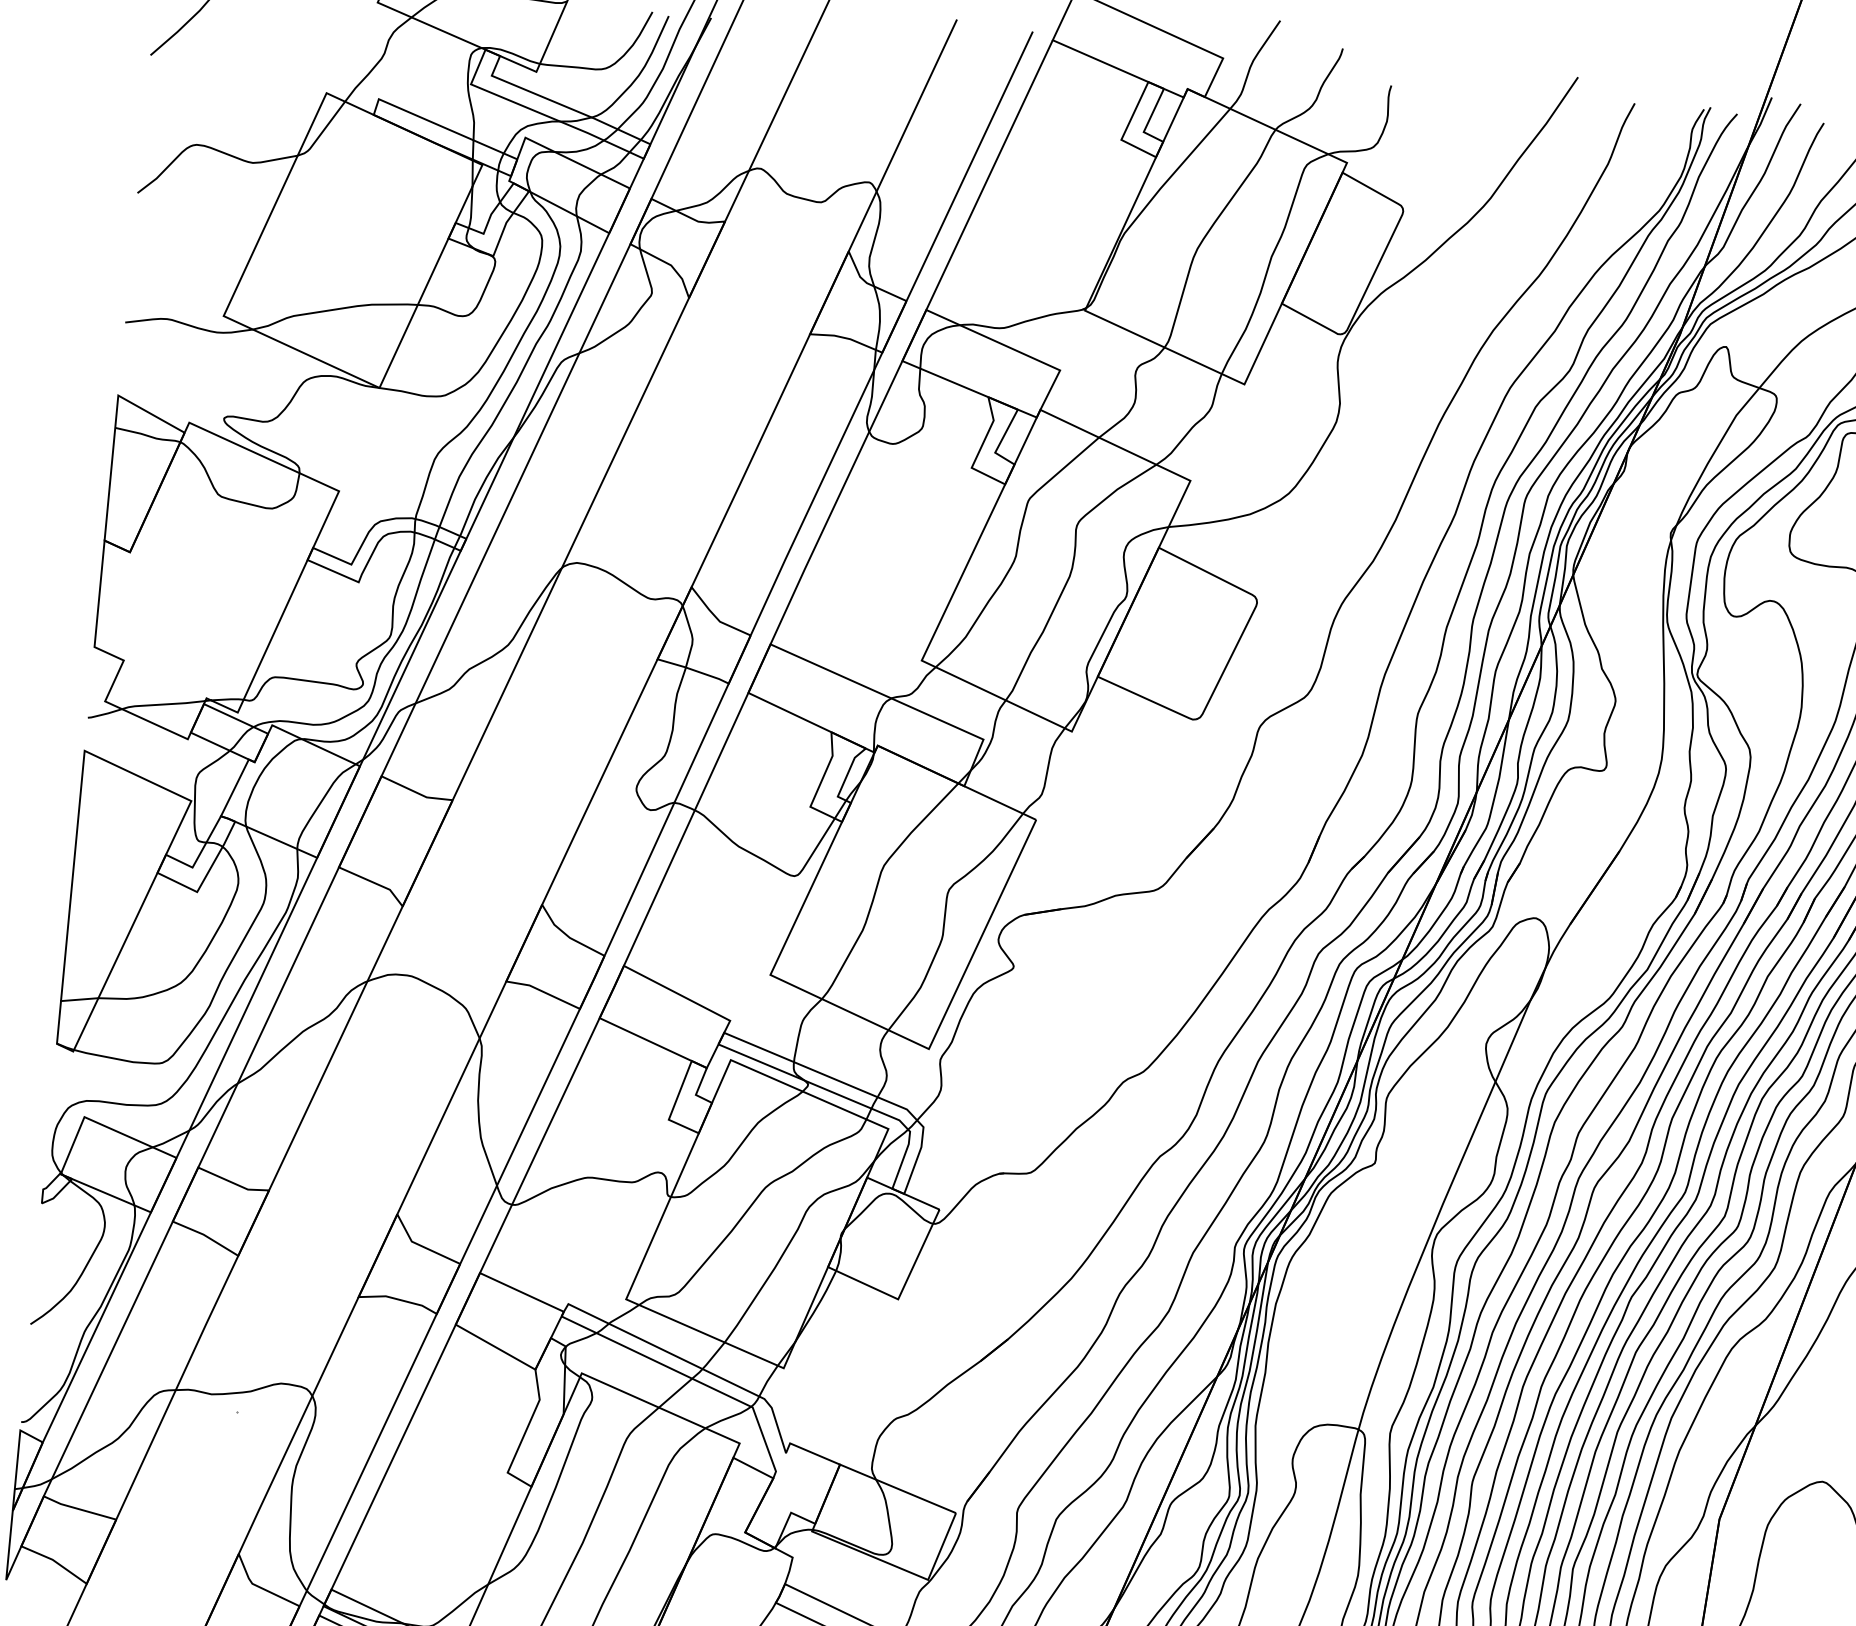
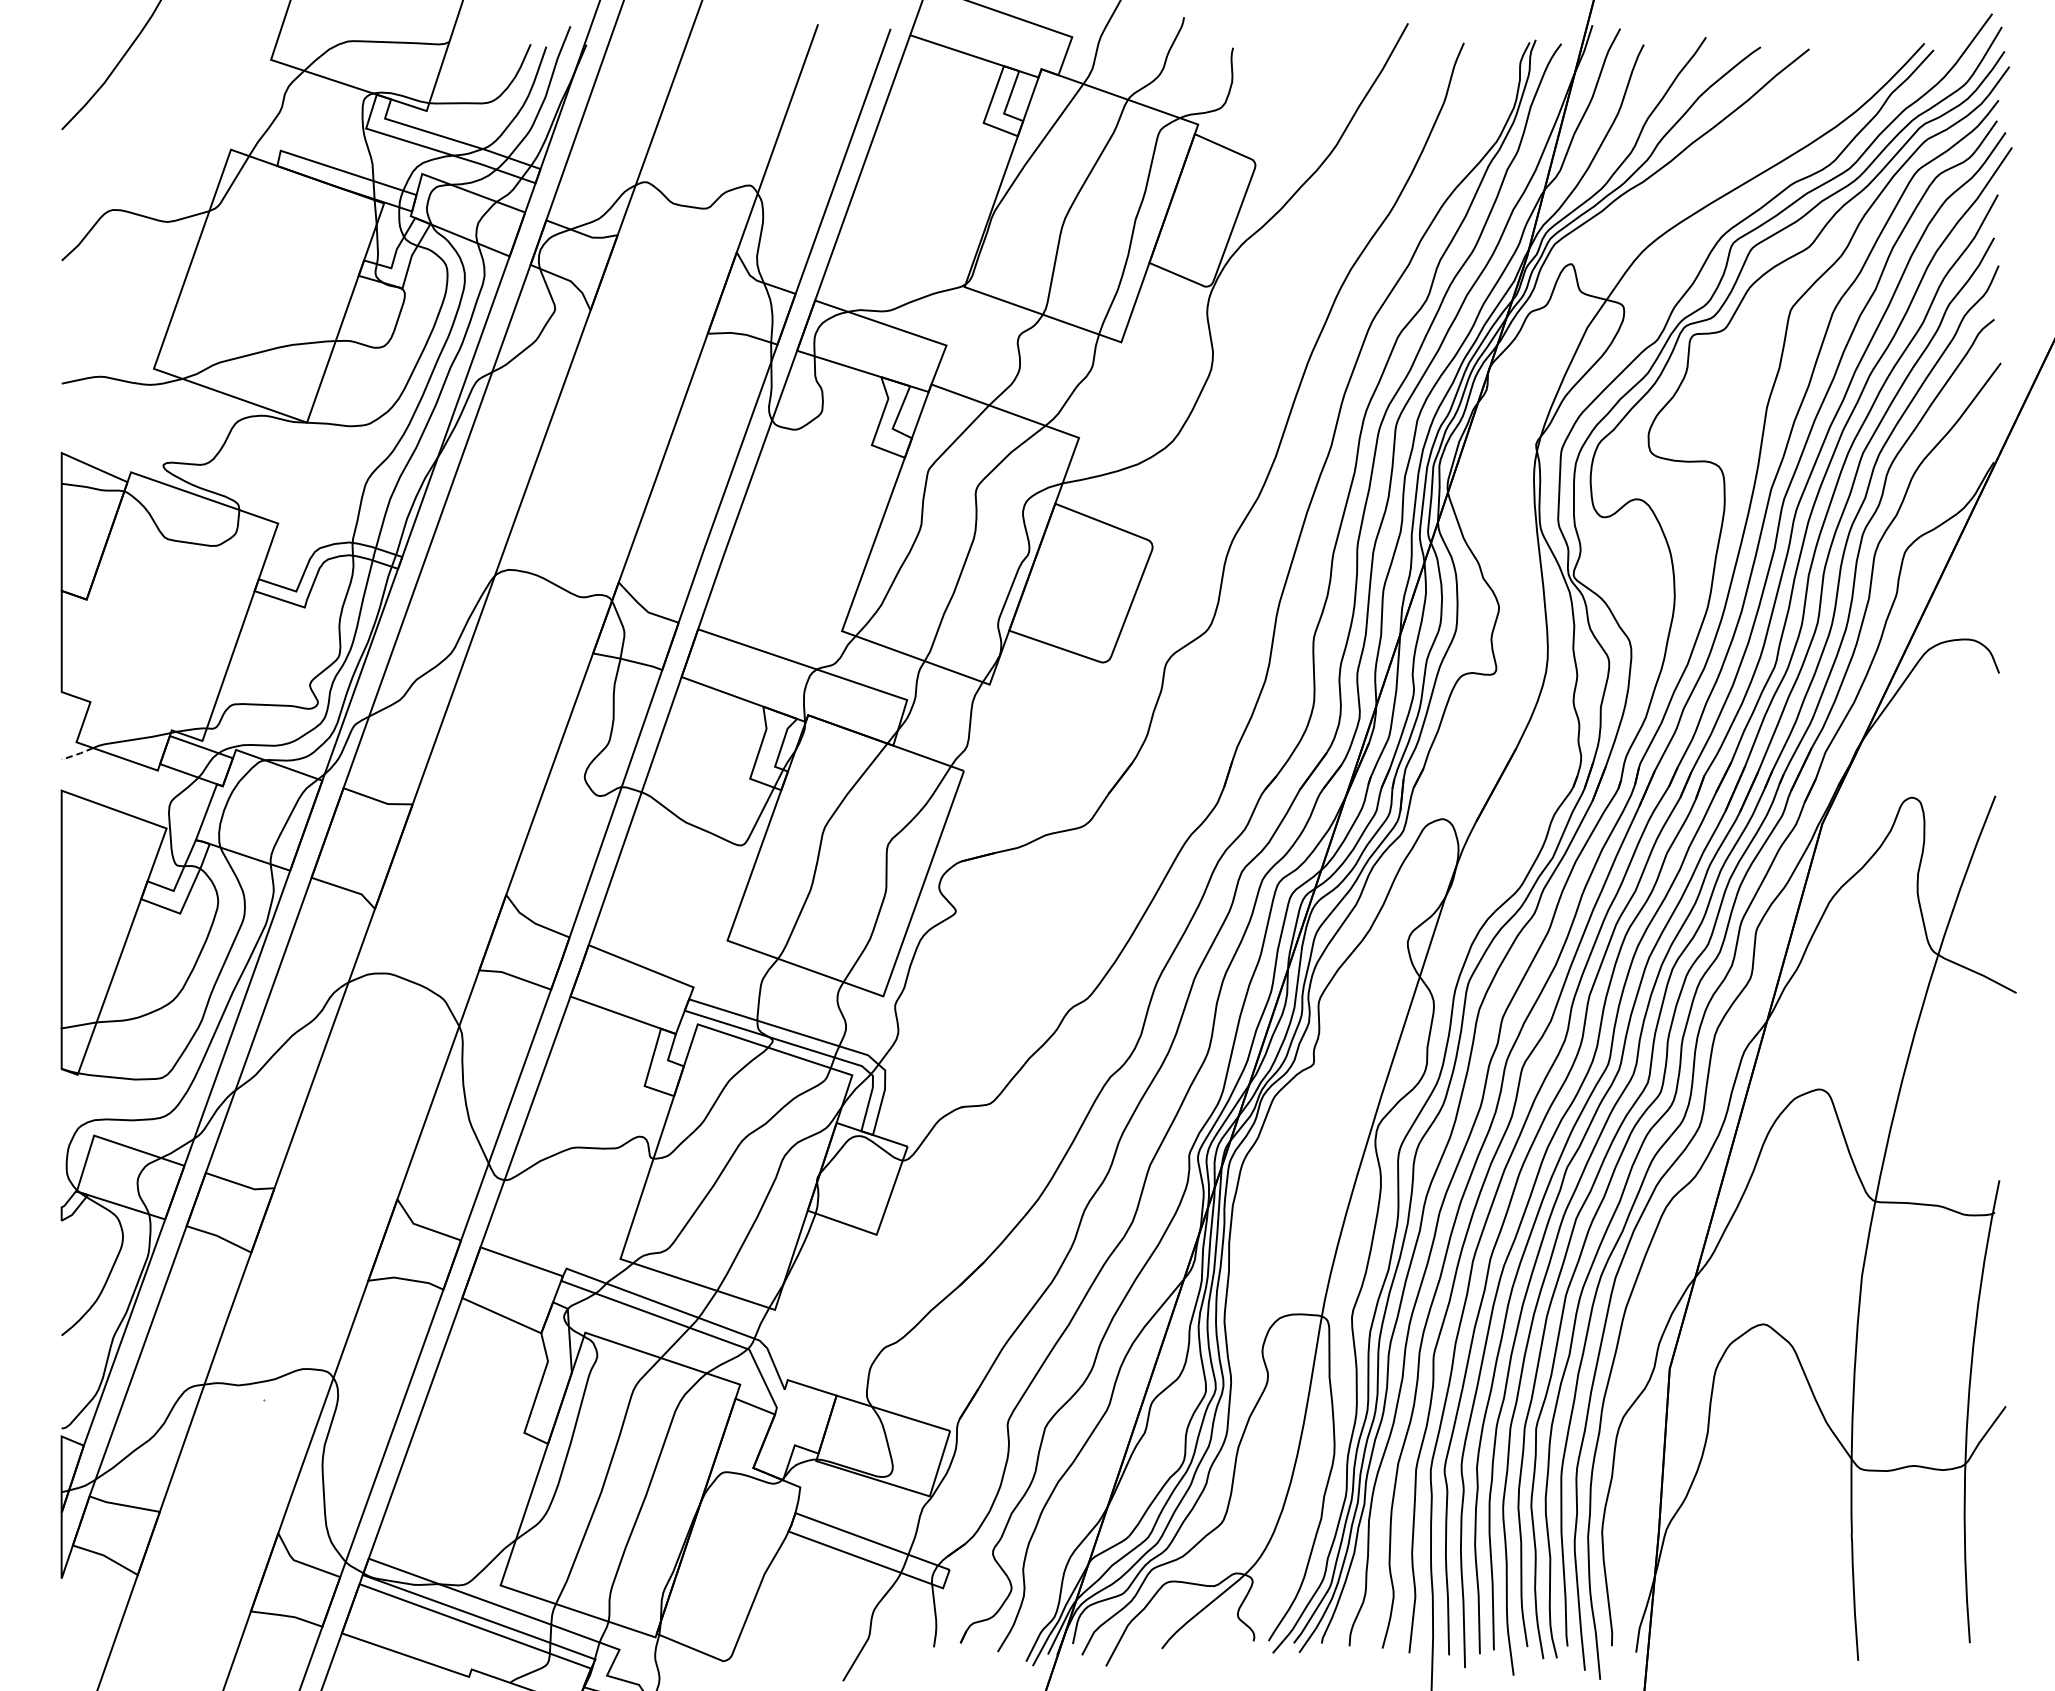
line: (103, 714) -> (76, 754), solid -> dashed

